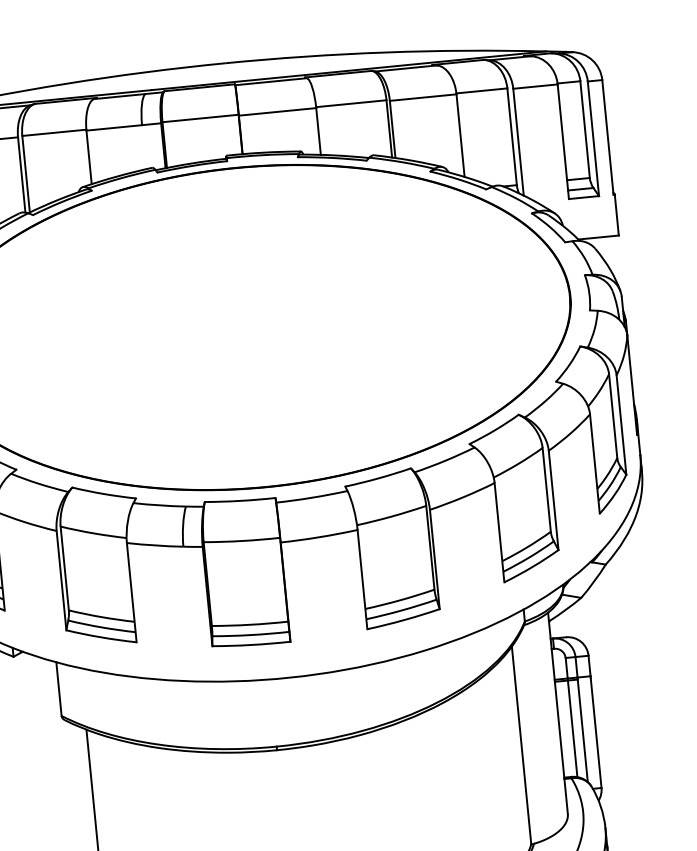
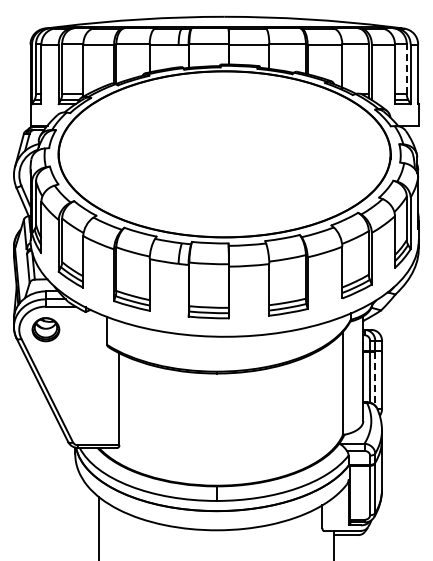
line: (584, 128) -> (406, 68), solid -> dashed
line: (583, 731) -> (375, 379), solid -> dashed

